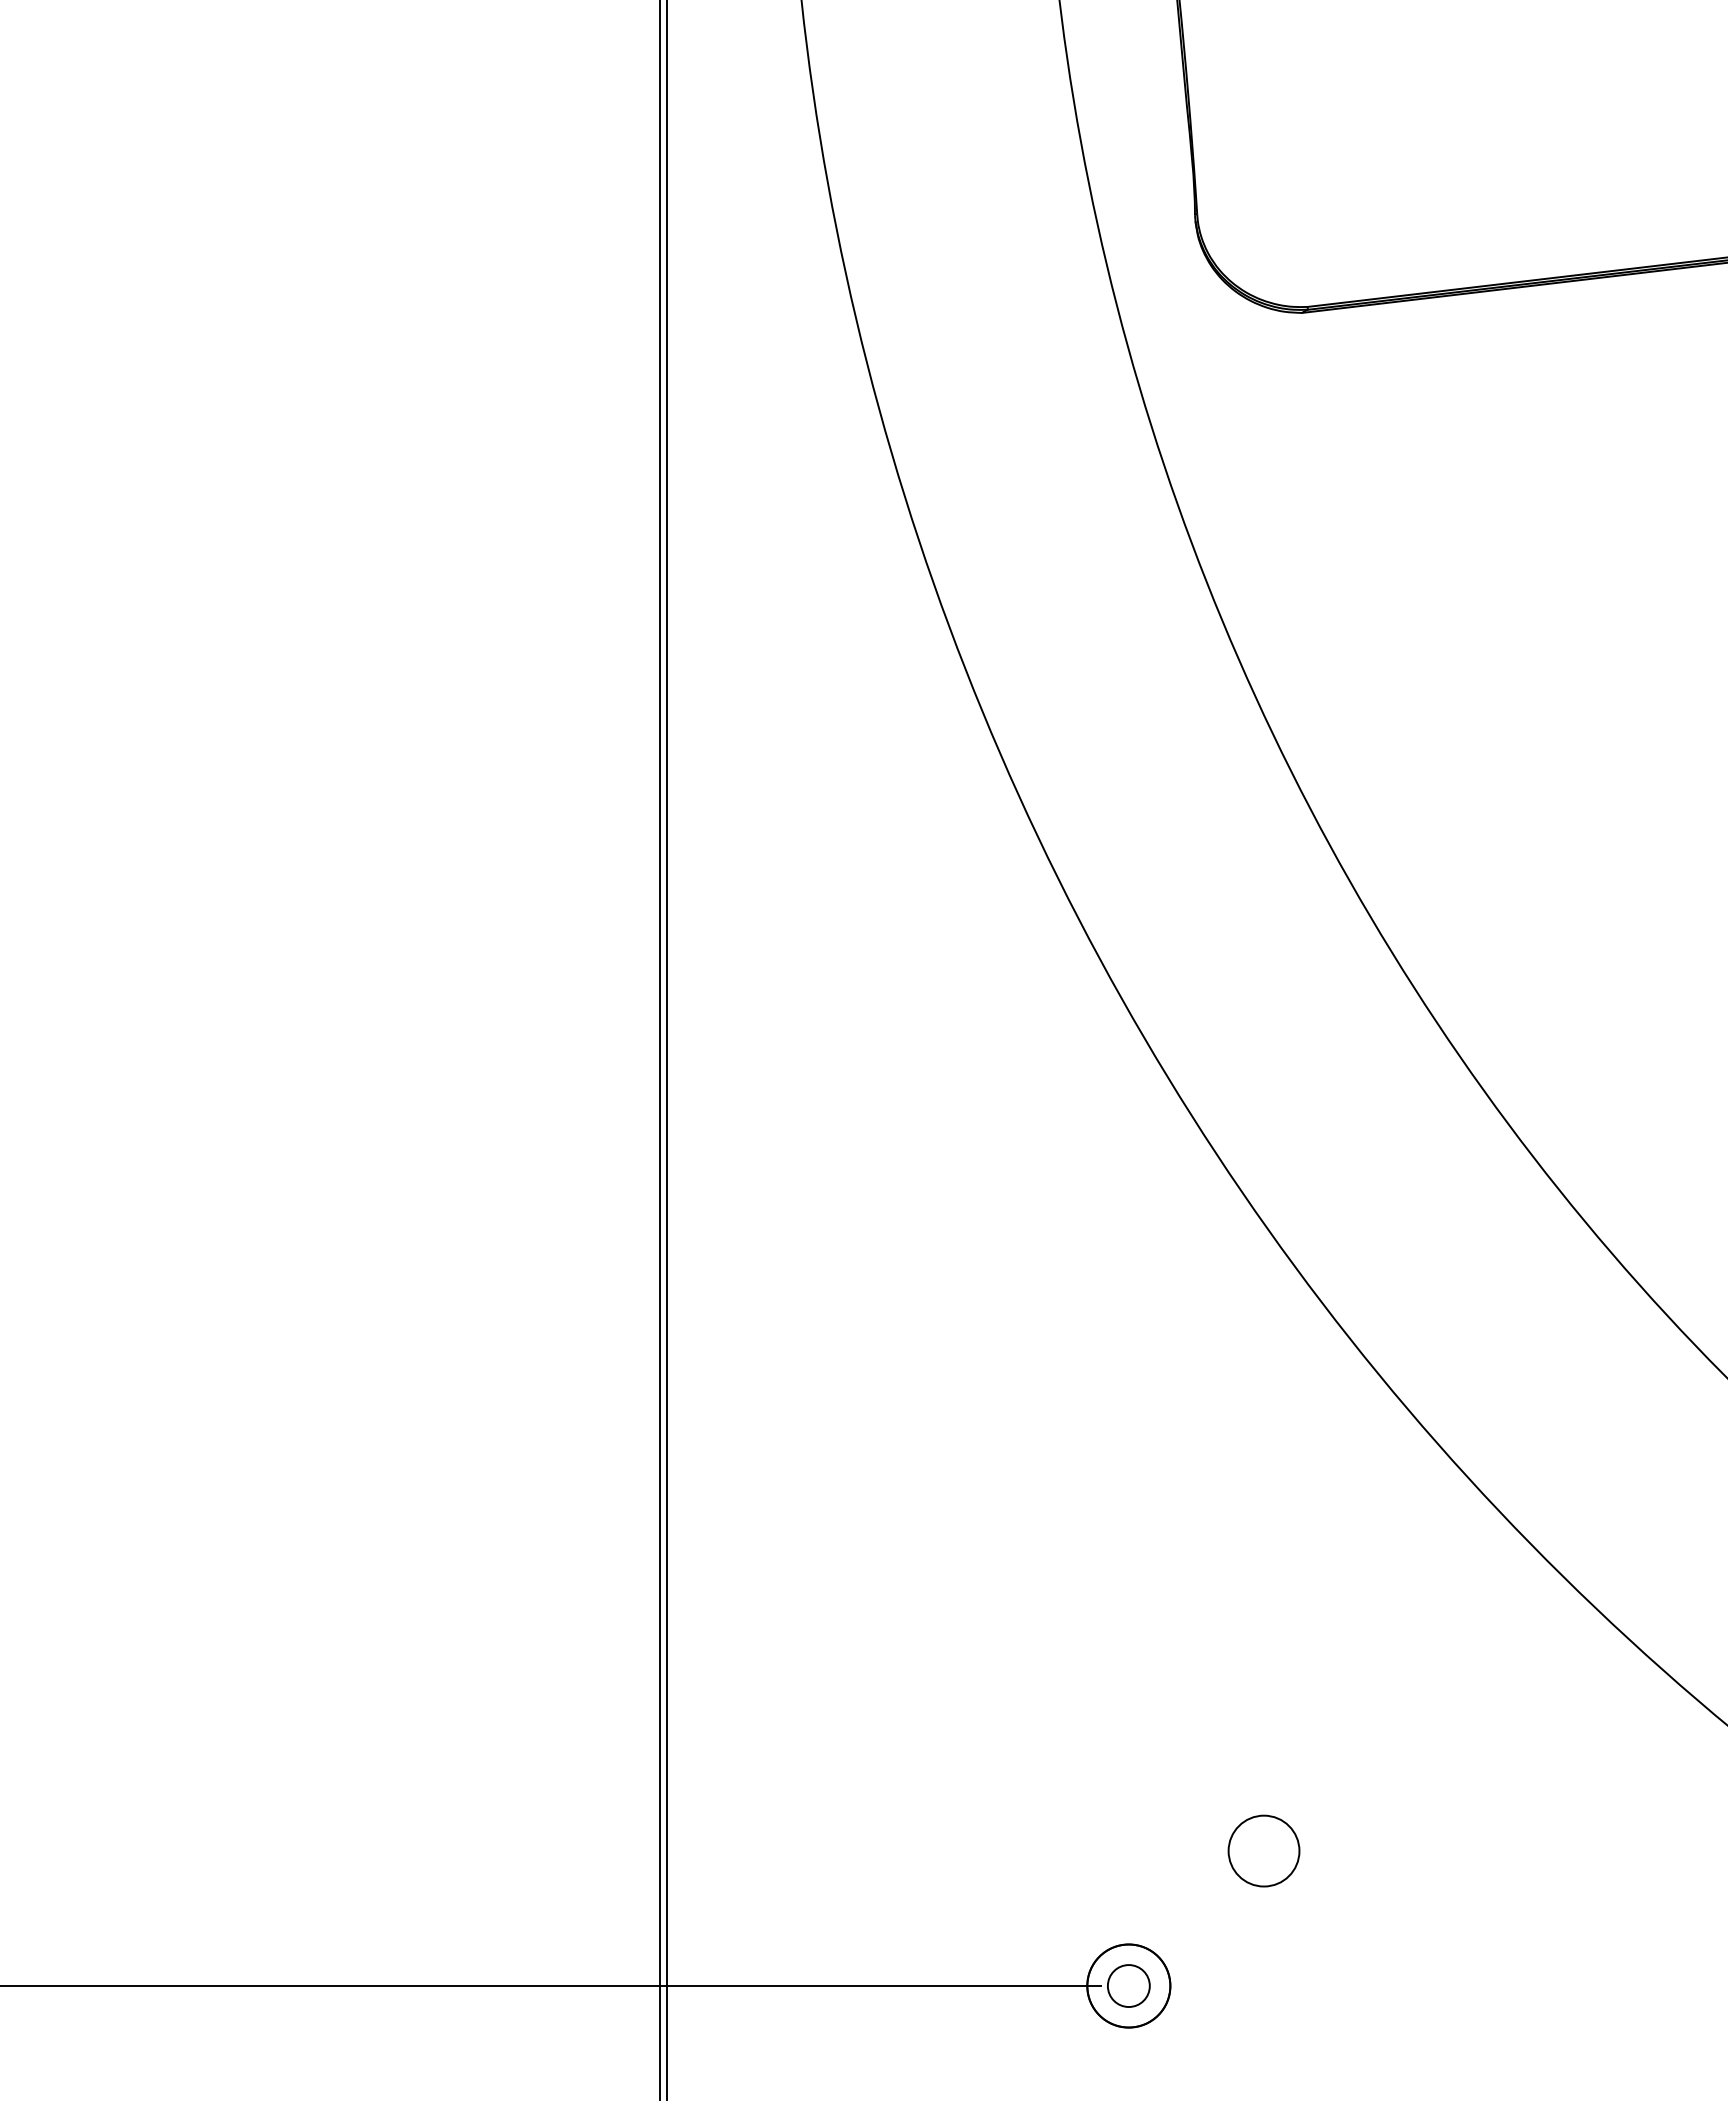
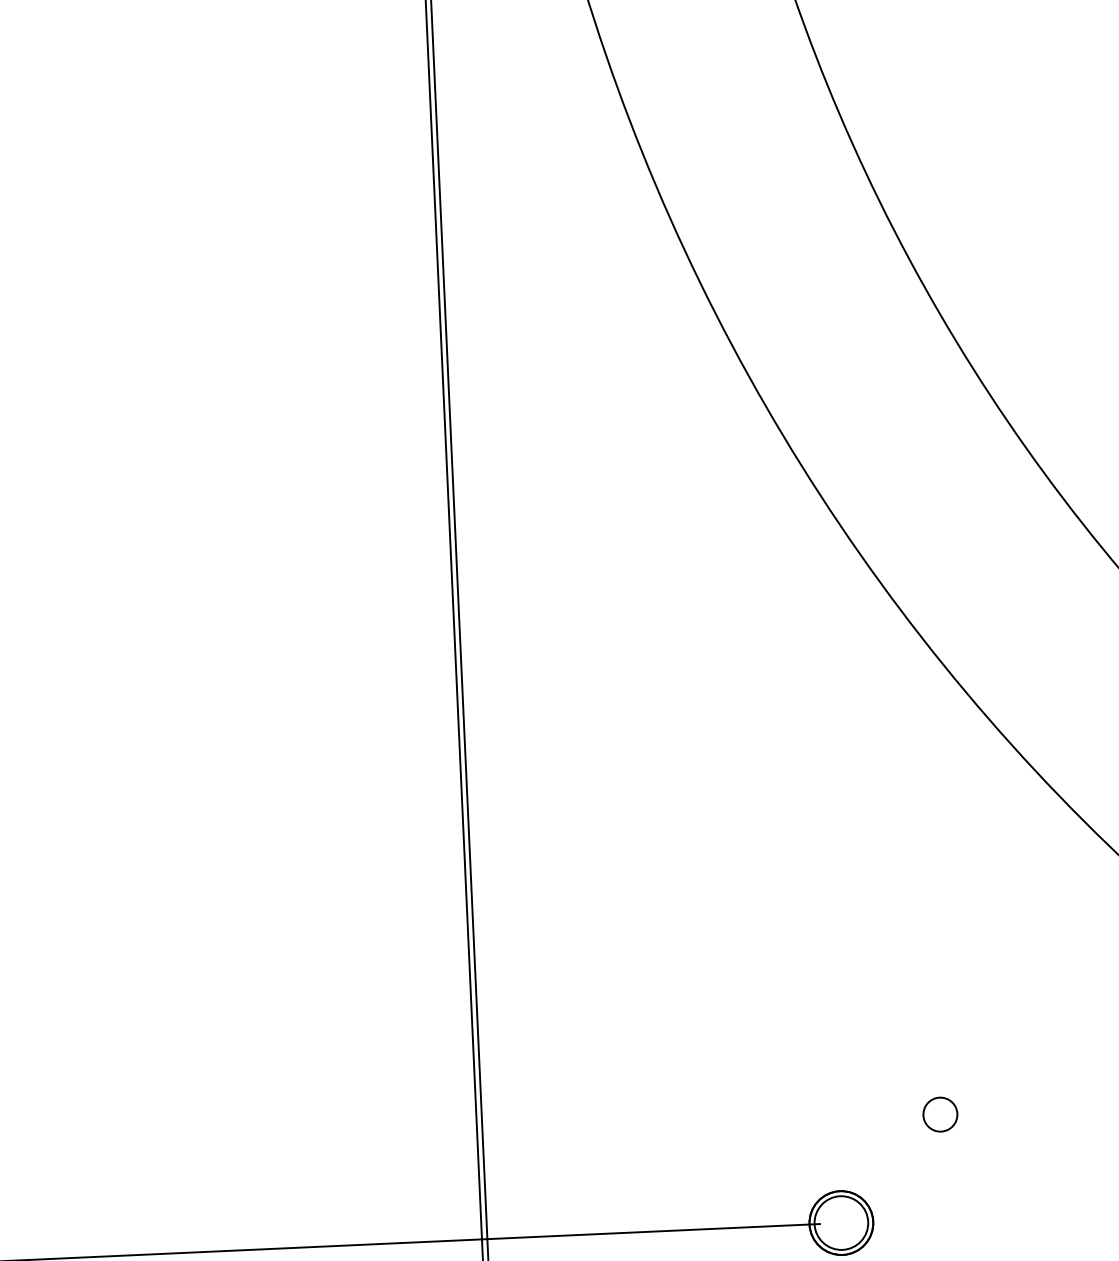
circle: (1263, 1850) -> (939, 1114), size x0.62
circle: (1128, 1985) -> (841, 1222), size x1.67

